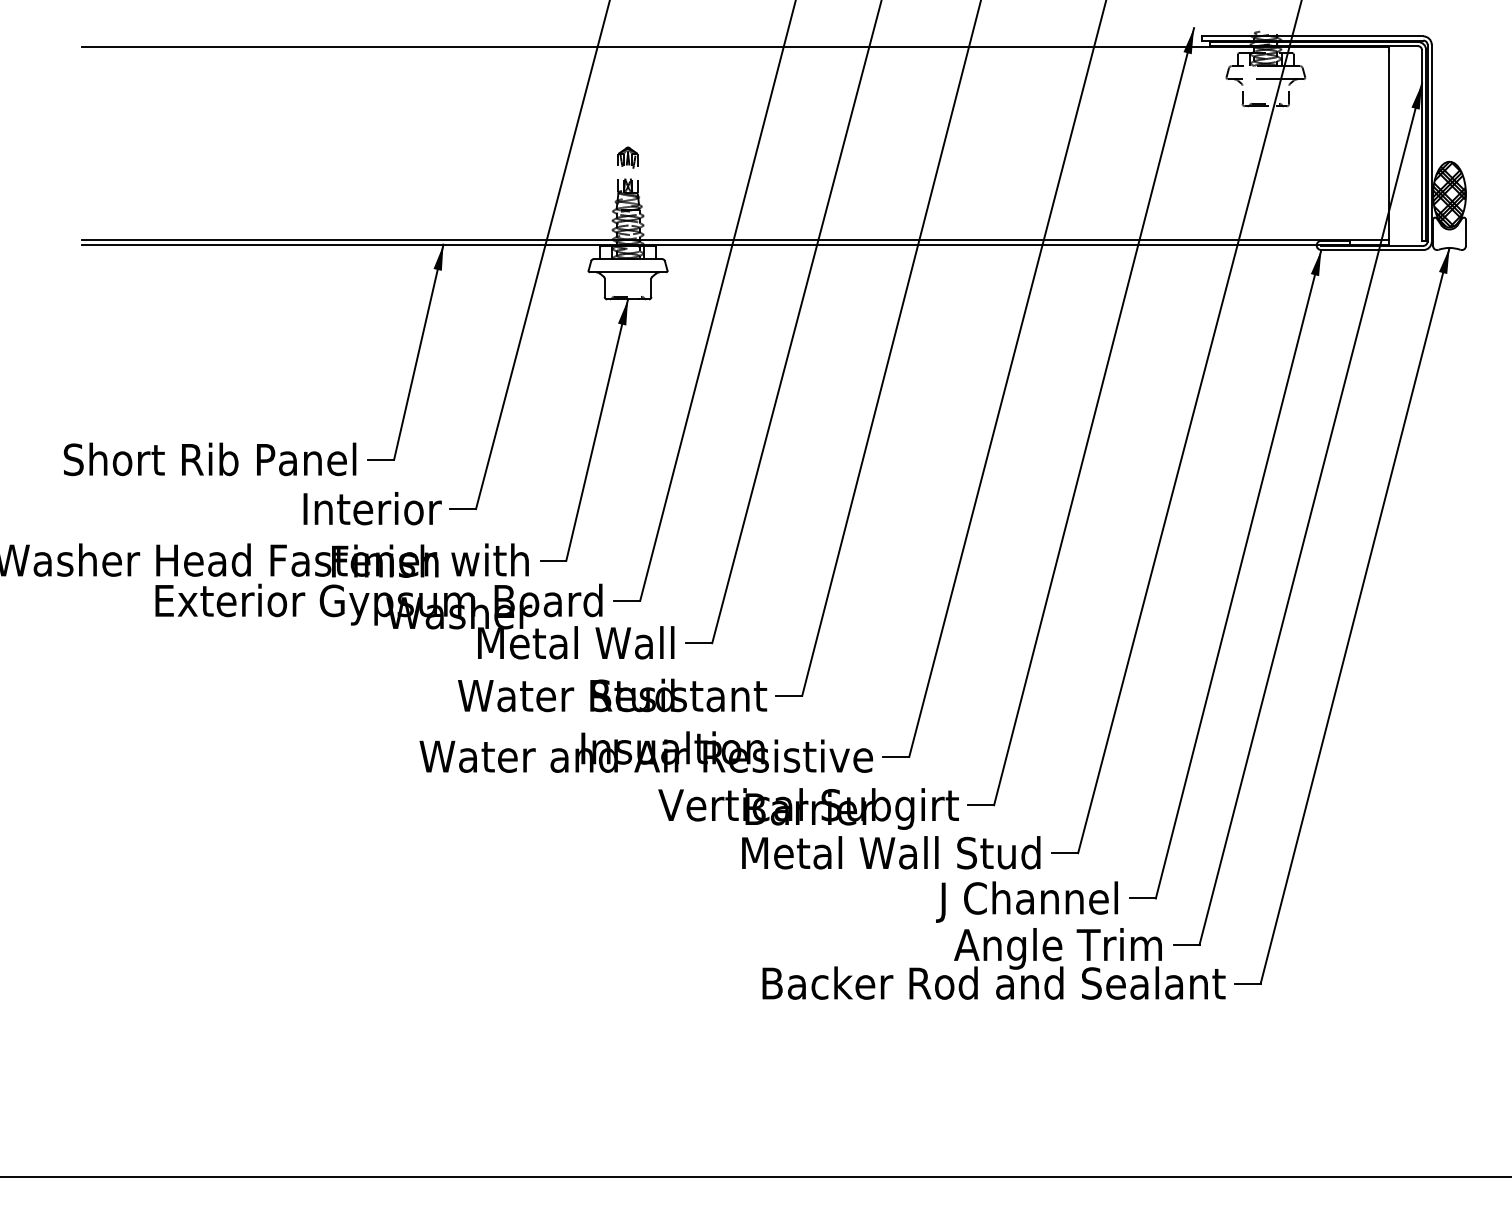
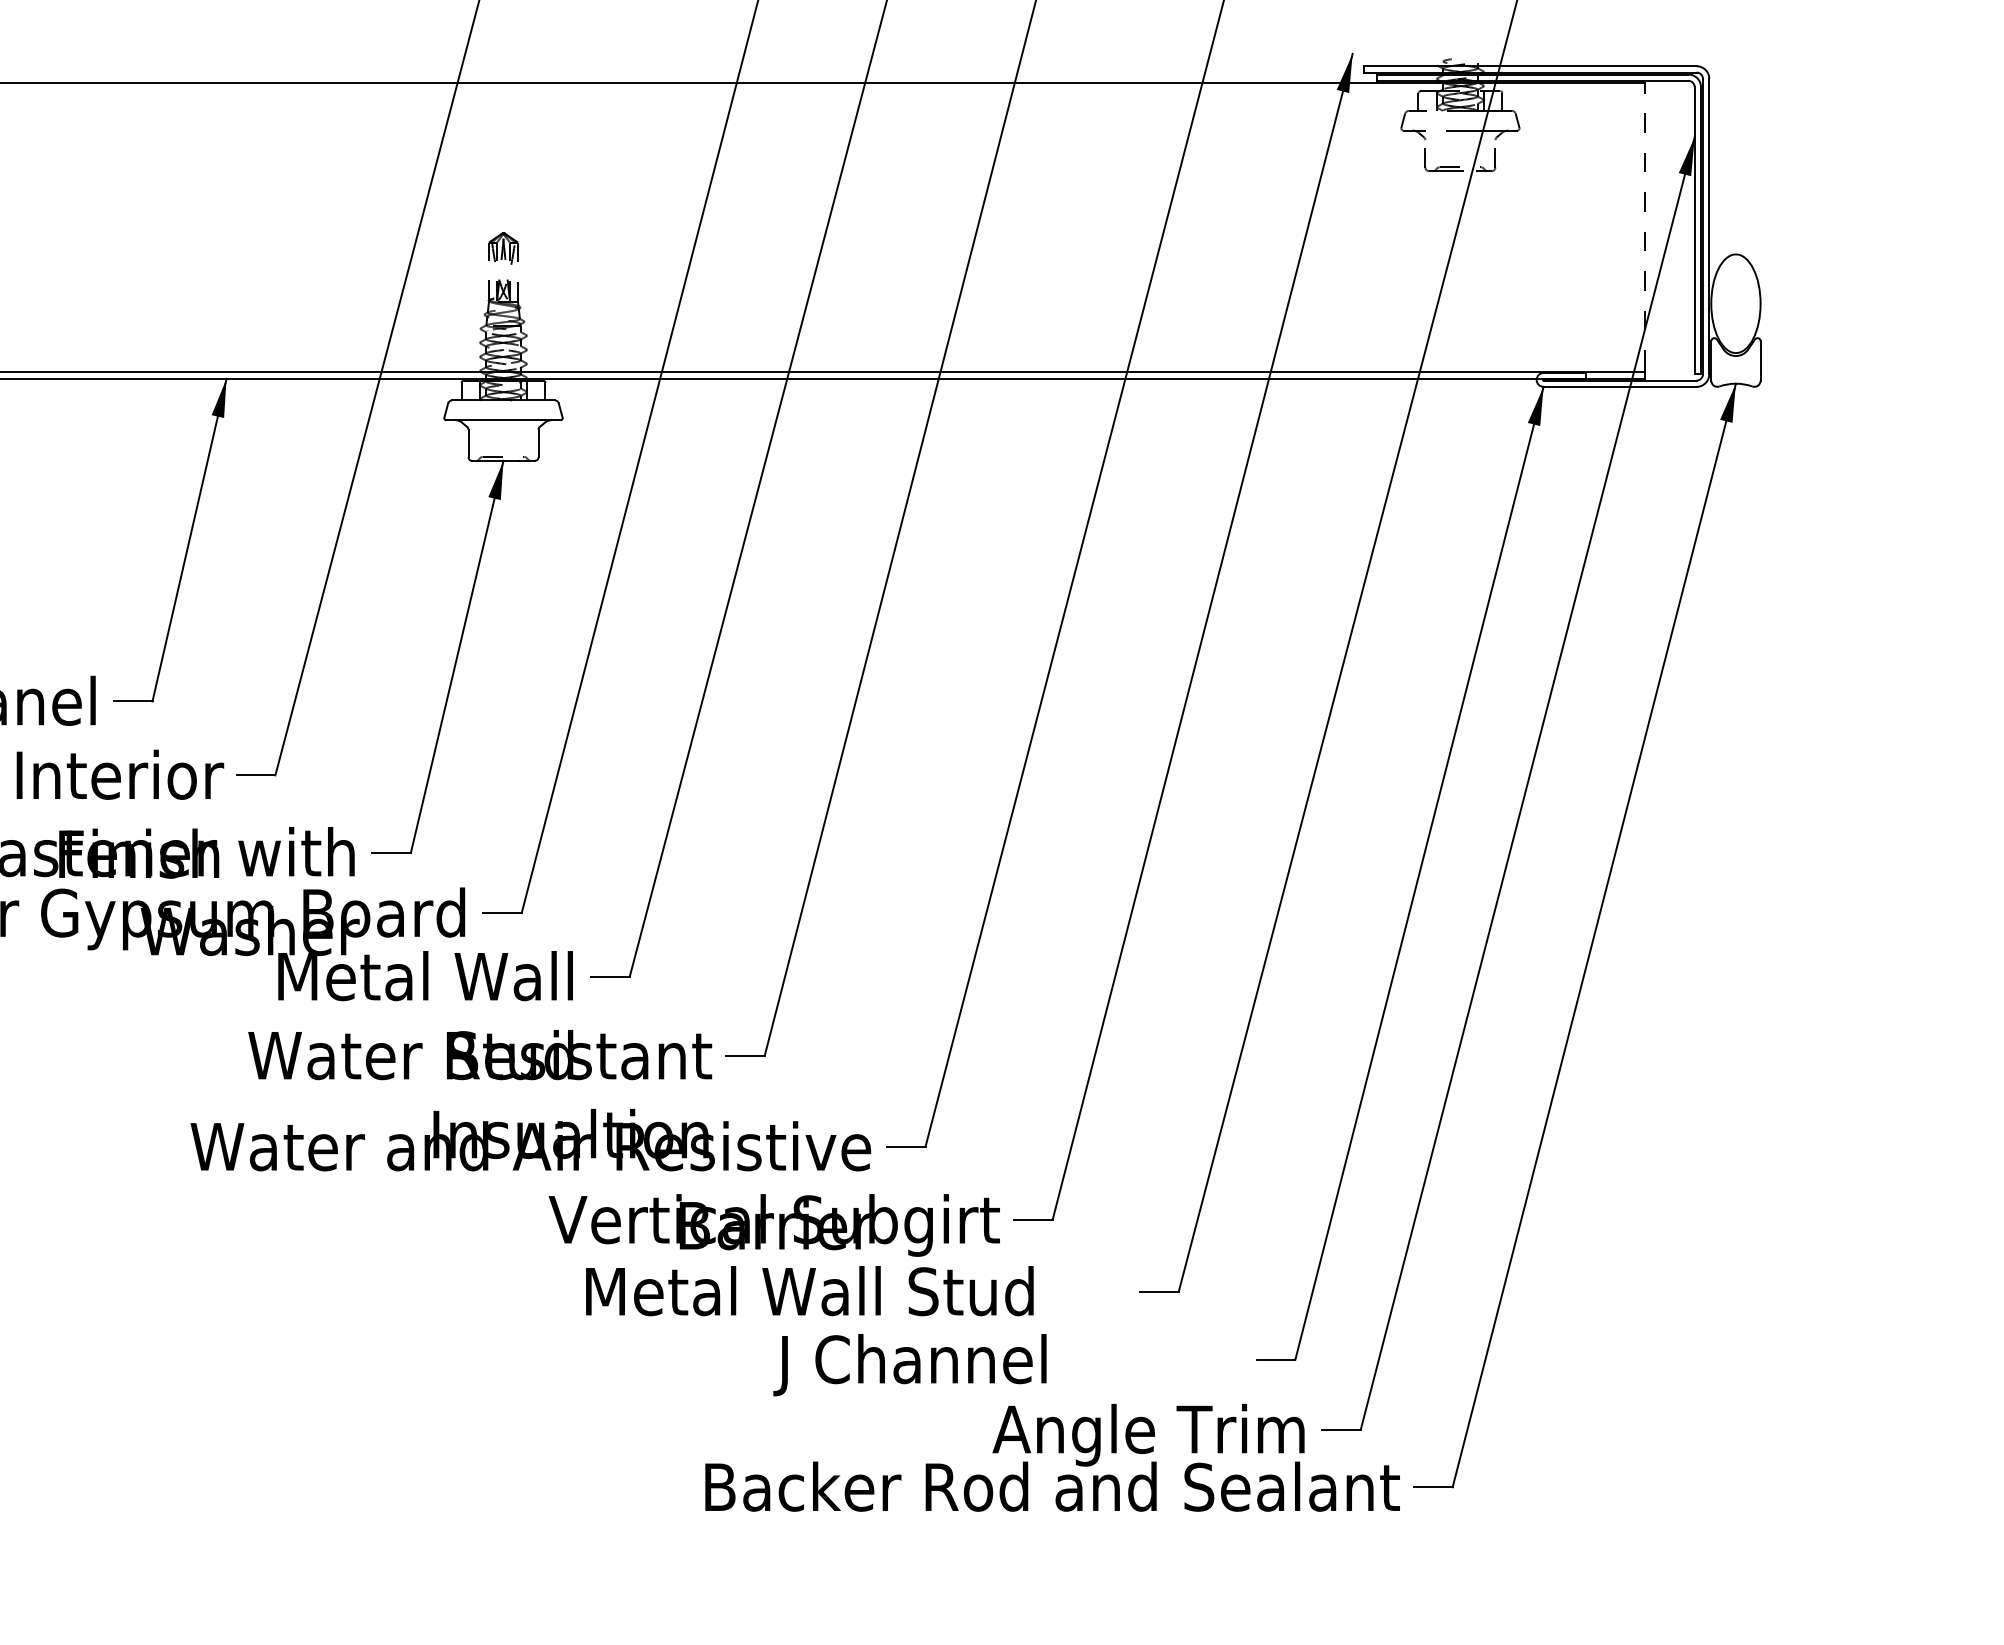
line: (1389, 144) -> (1645, 228), solid -> dashed
hatch: (1449, 194) -> (1735, 303), removed
text: (891, 852) -> (810, 1290), moved
text: (1026, 901) -> (909, 1364), moved

